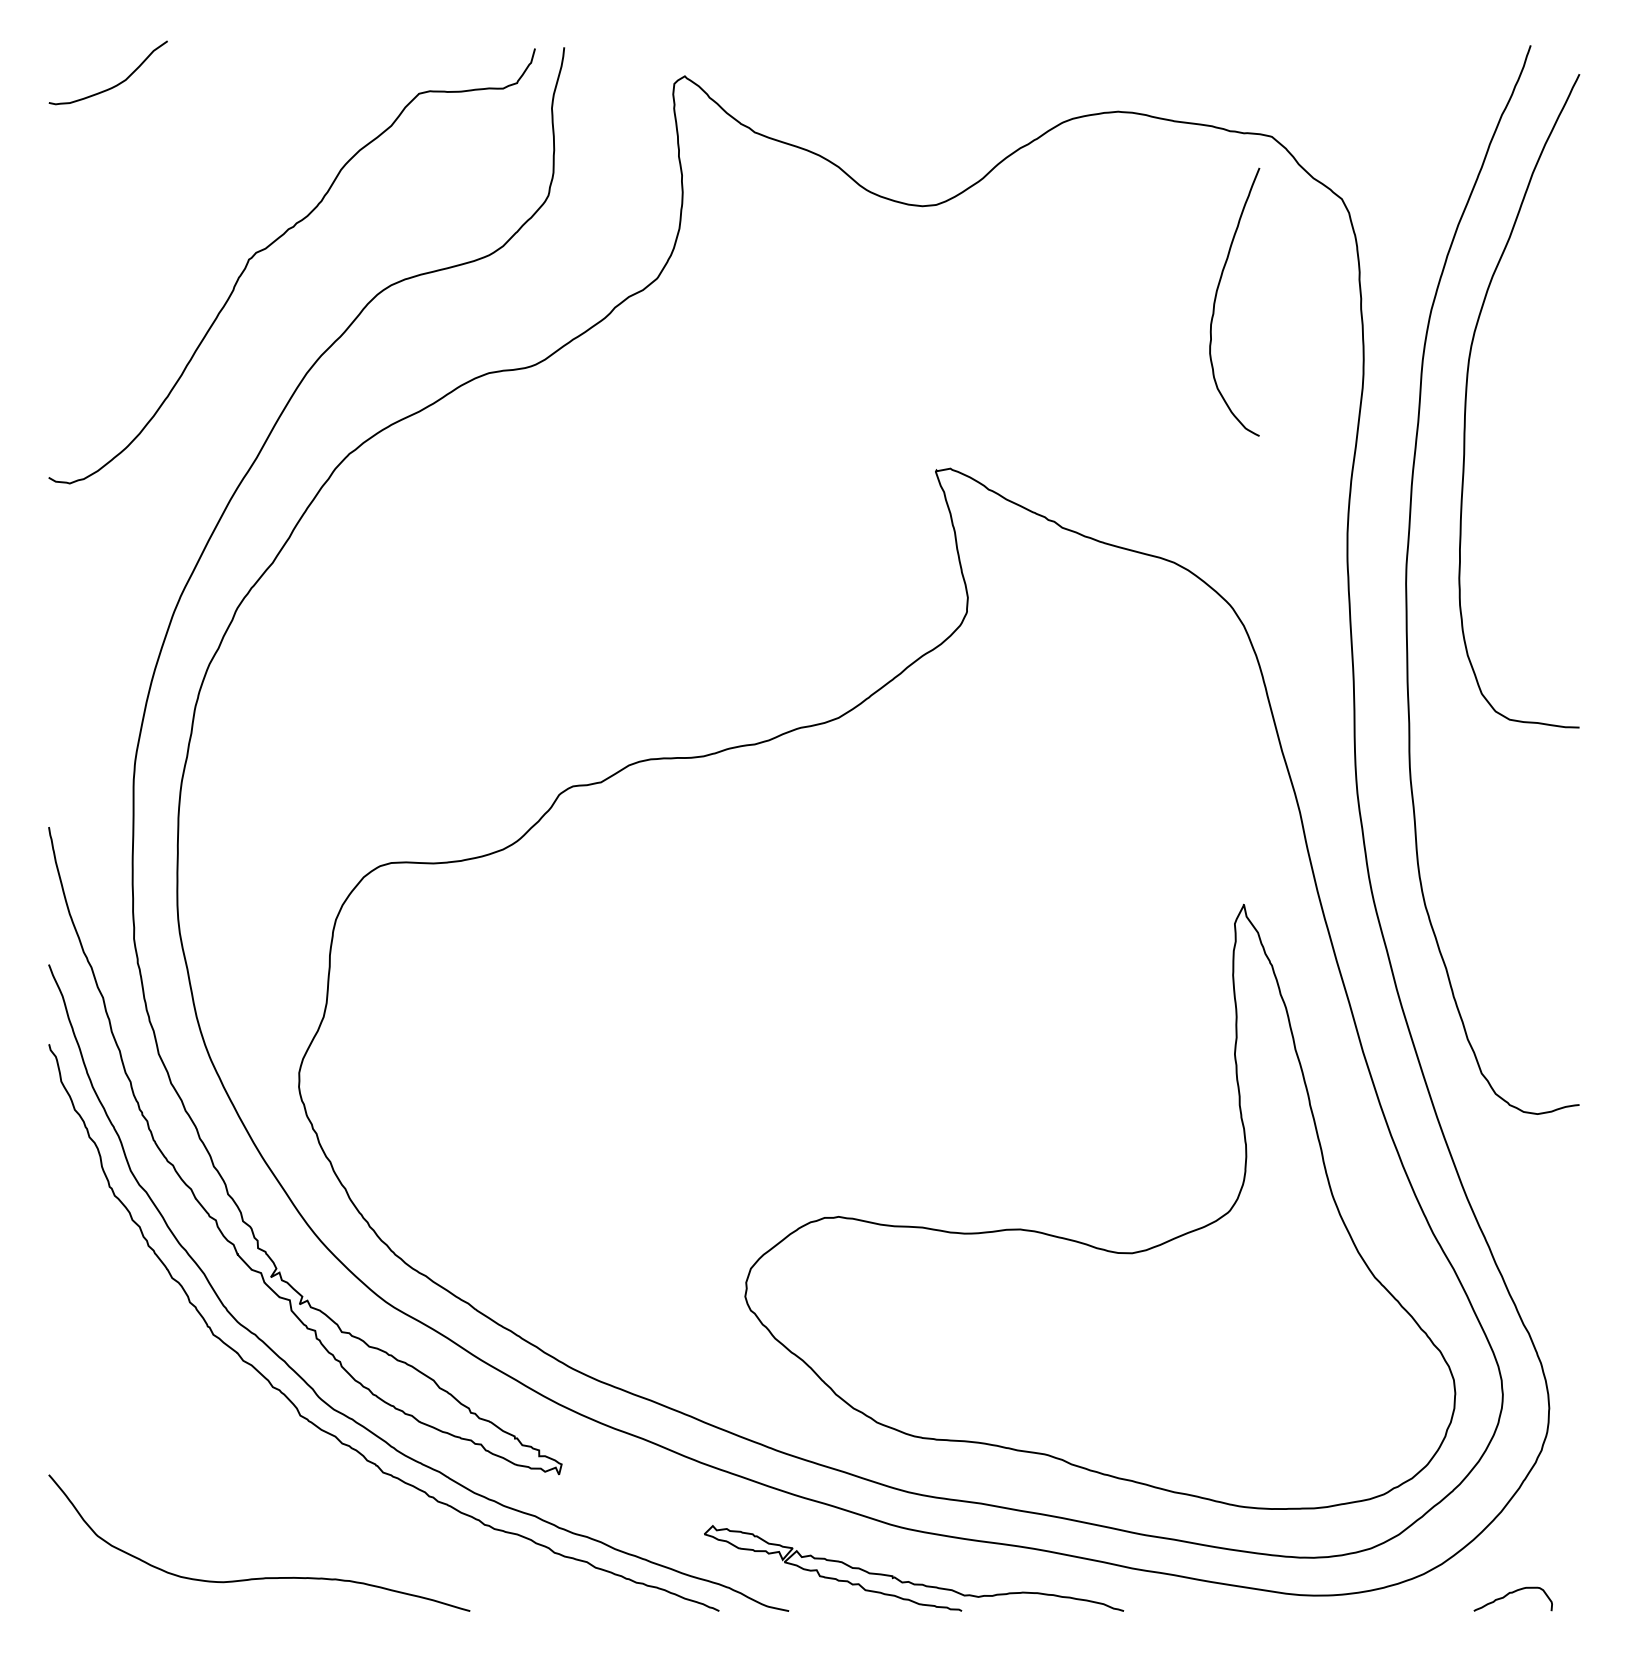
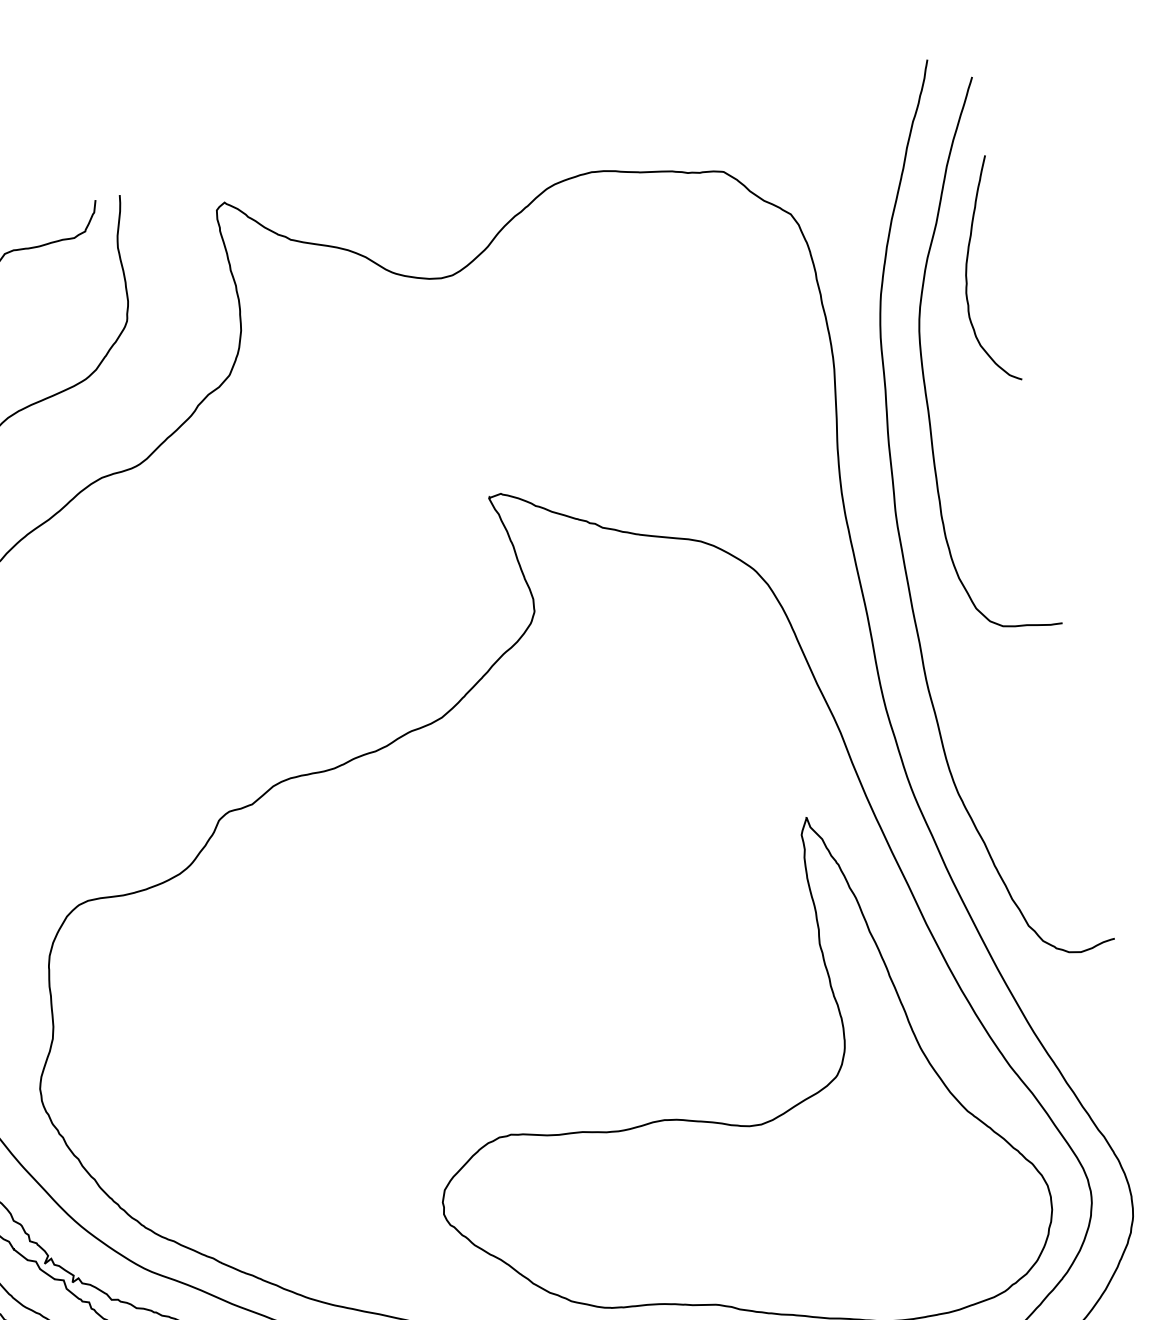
curve: (1216, 299) -> (967, 271), moved

